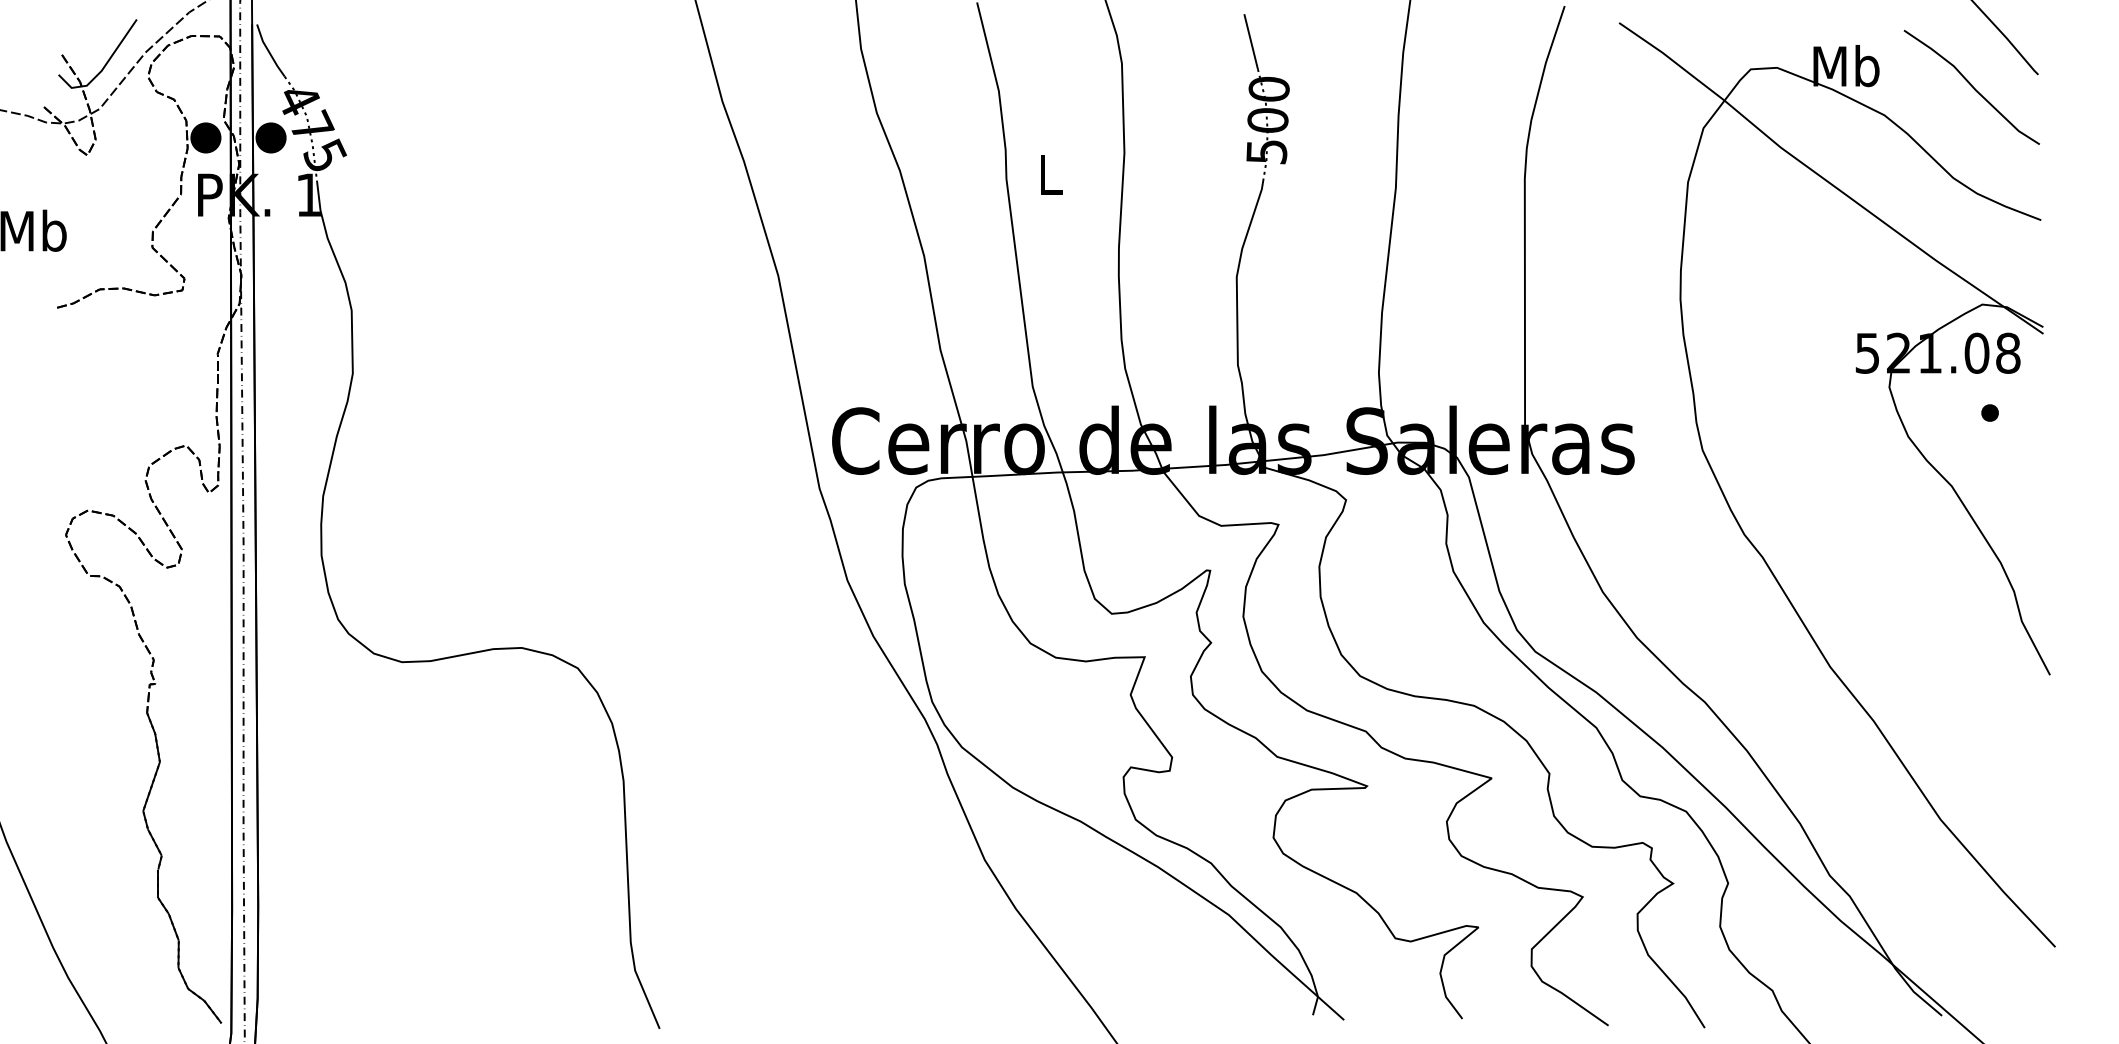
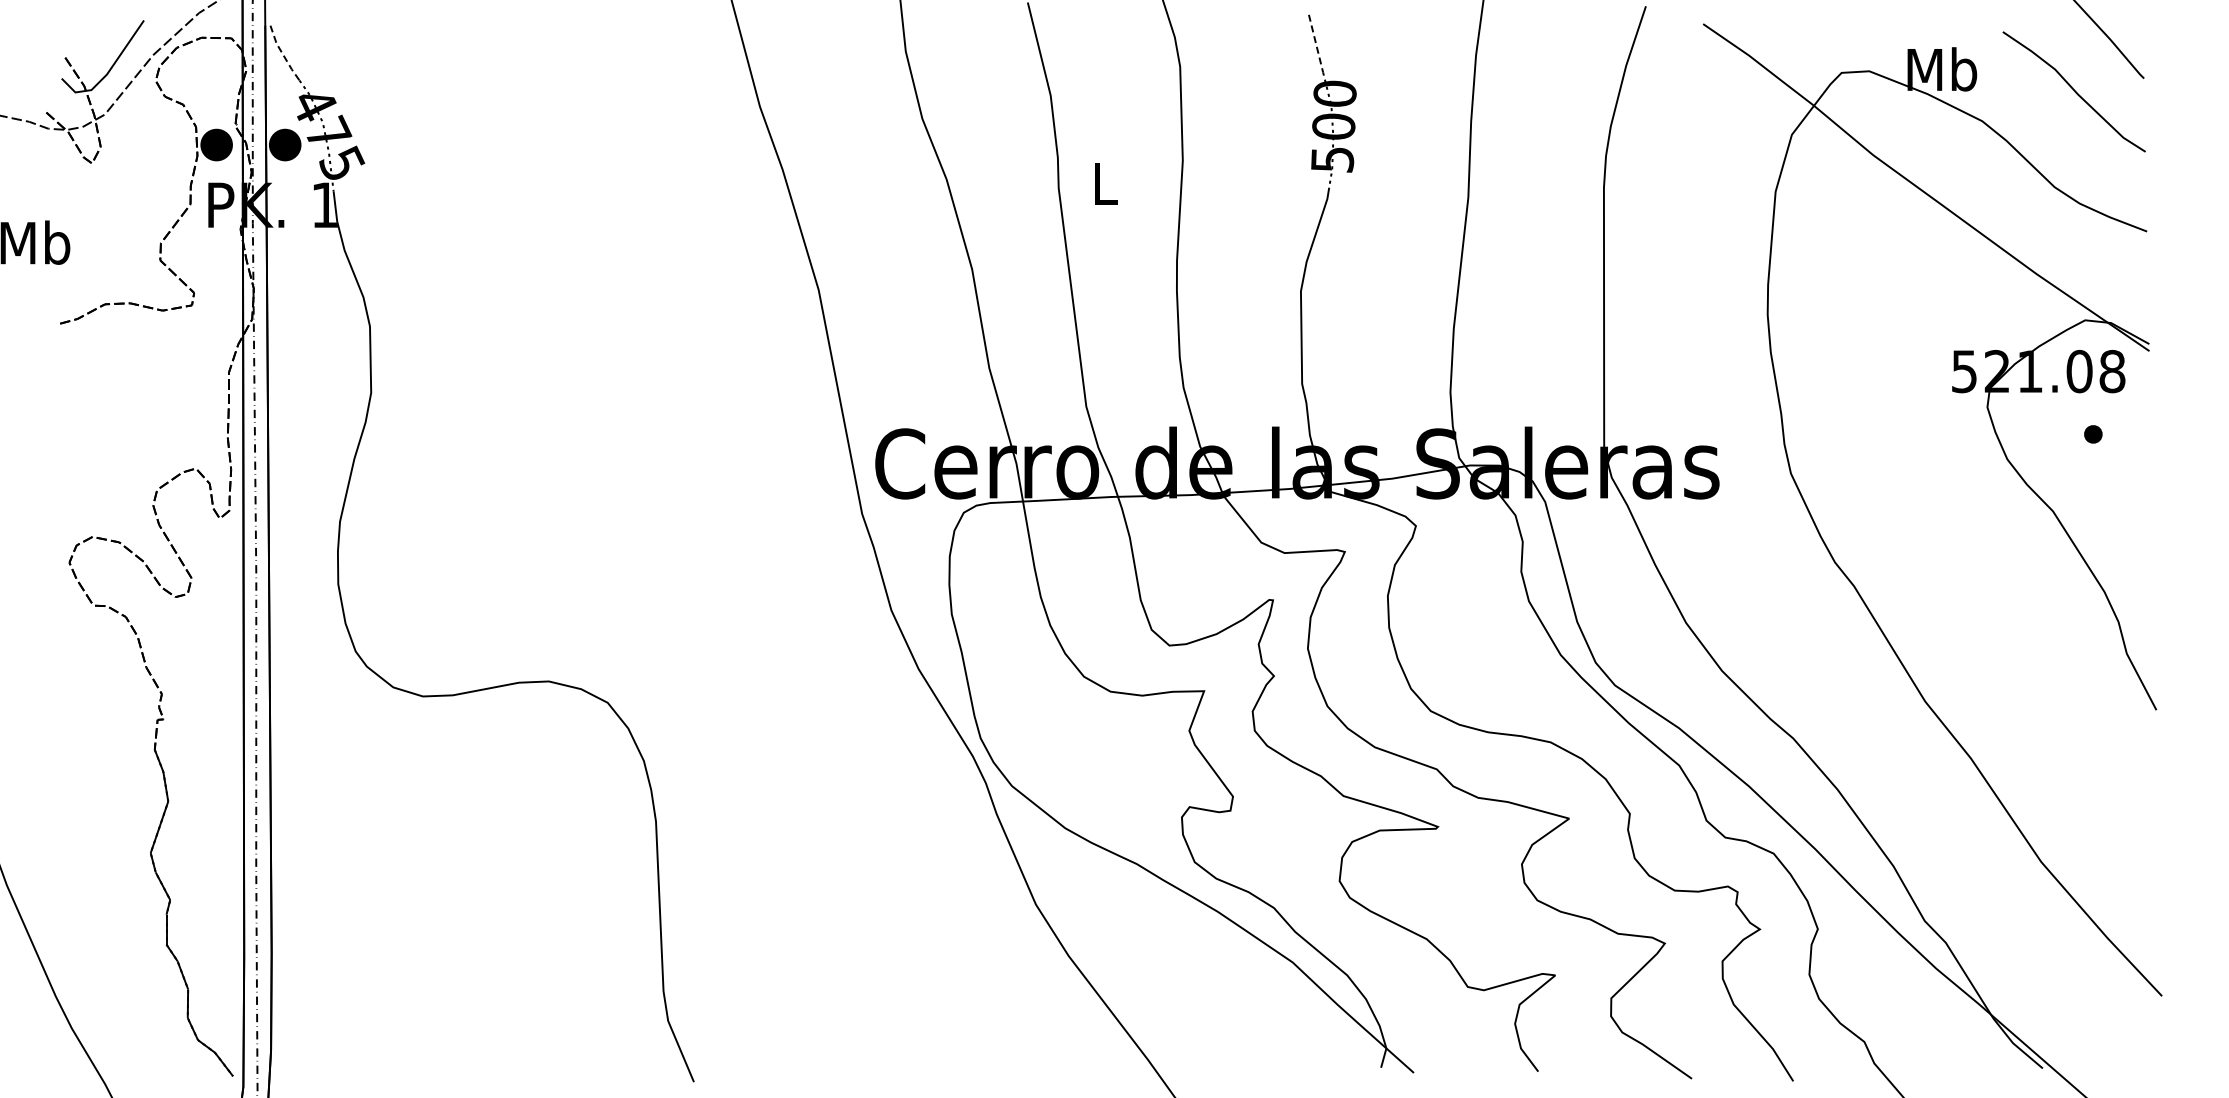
line: (1251, 41) -> (1316, 43), solid -> dashed
line: (268, 51) -> (282, 54), solid -> dashed

